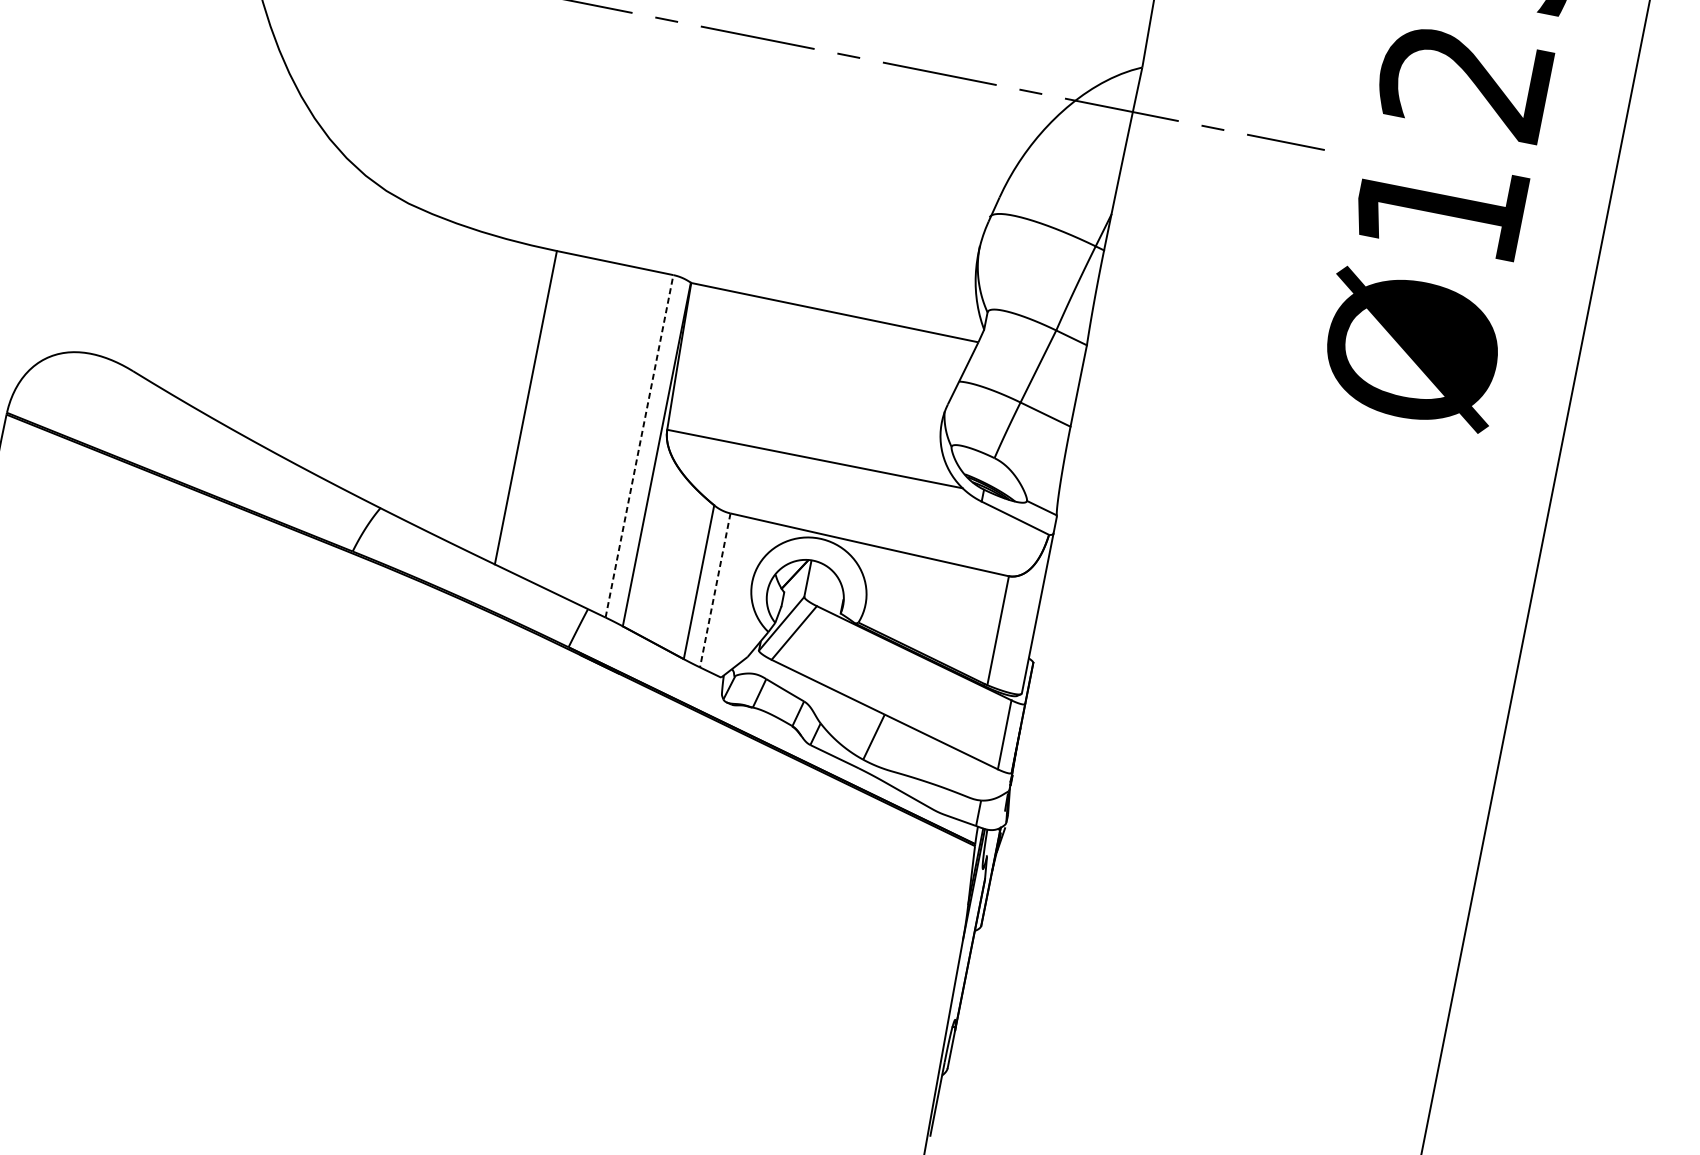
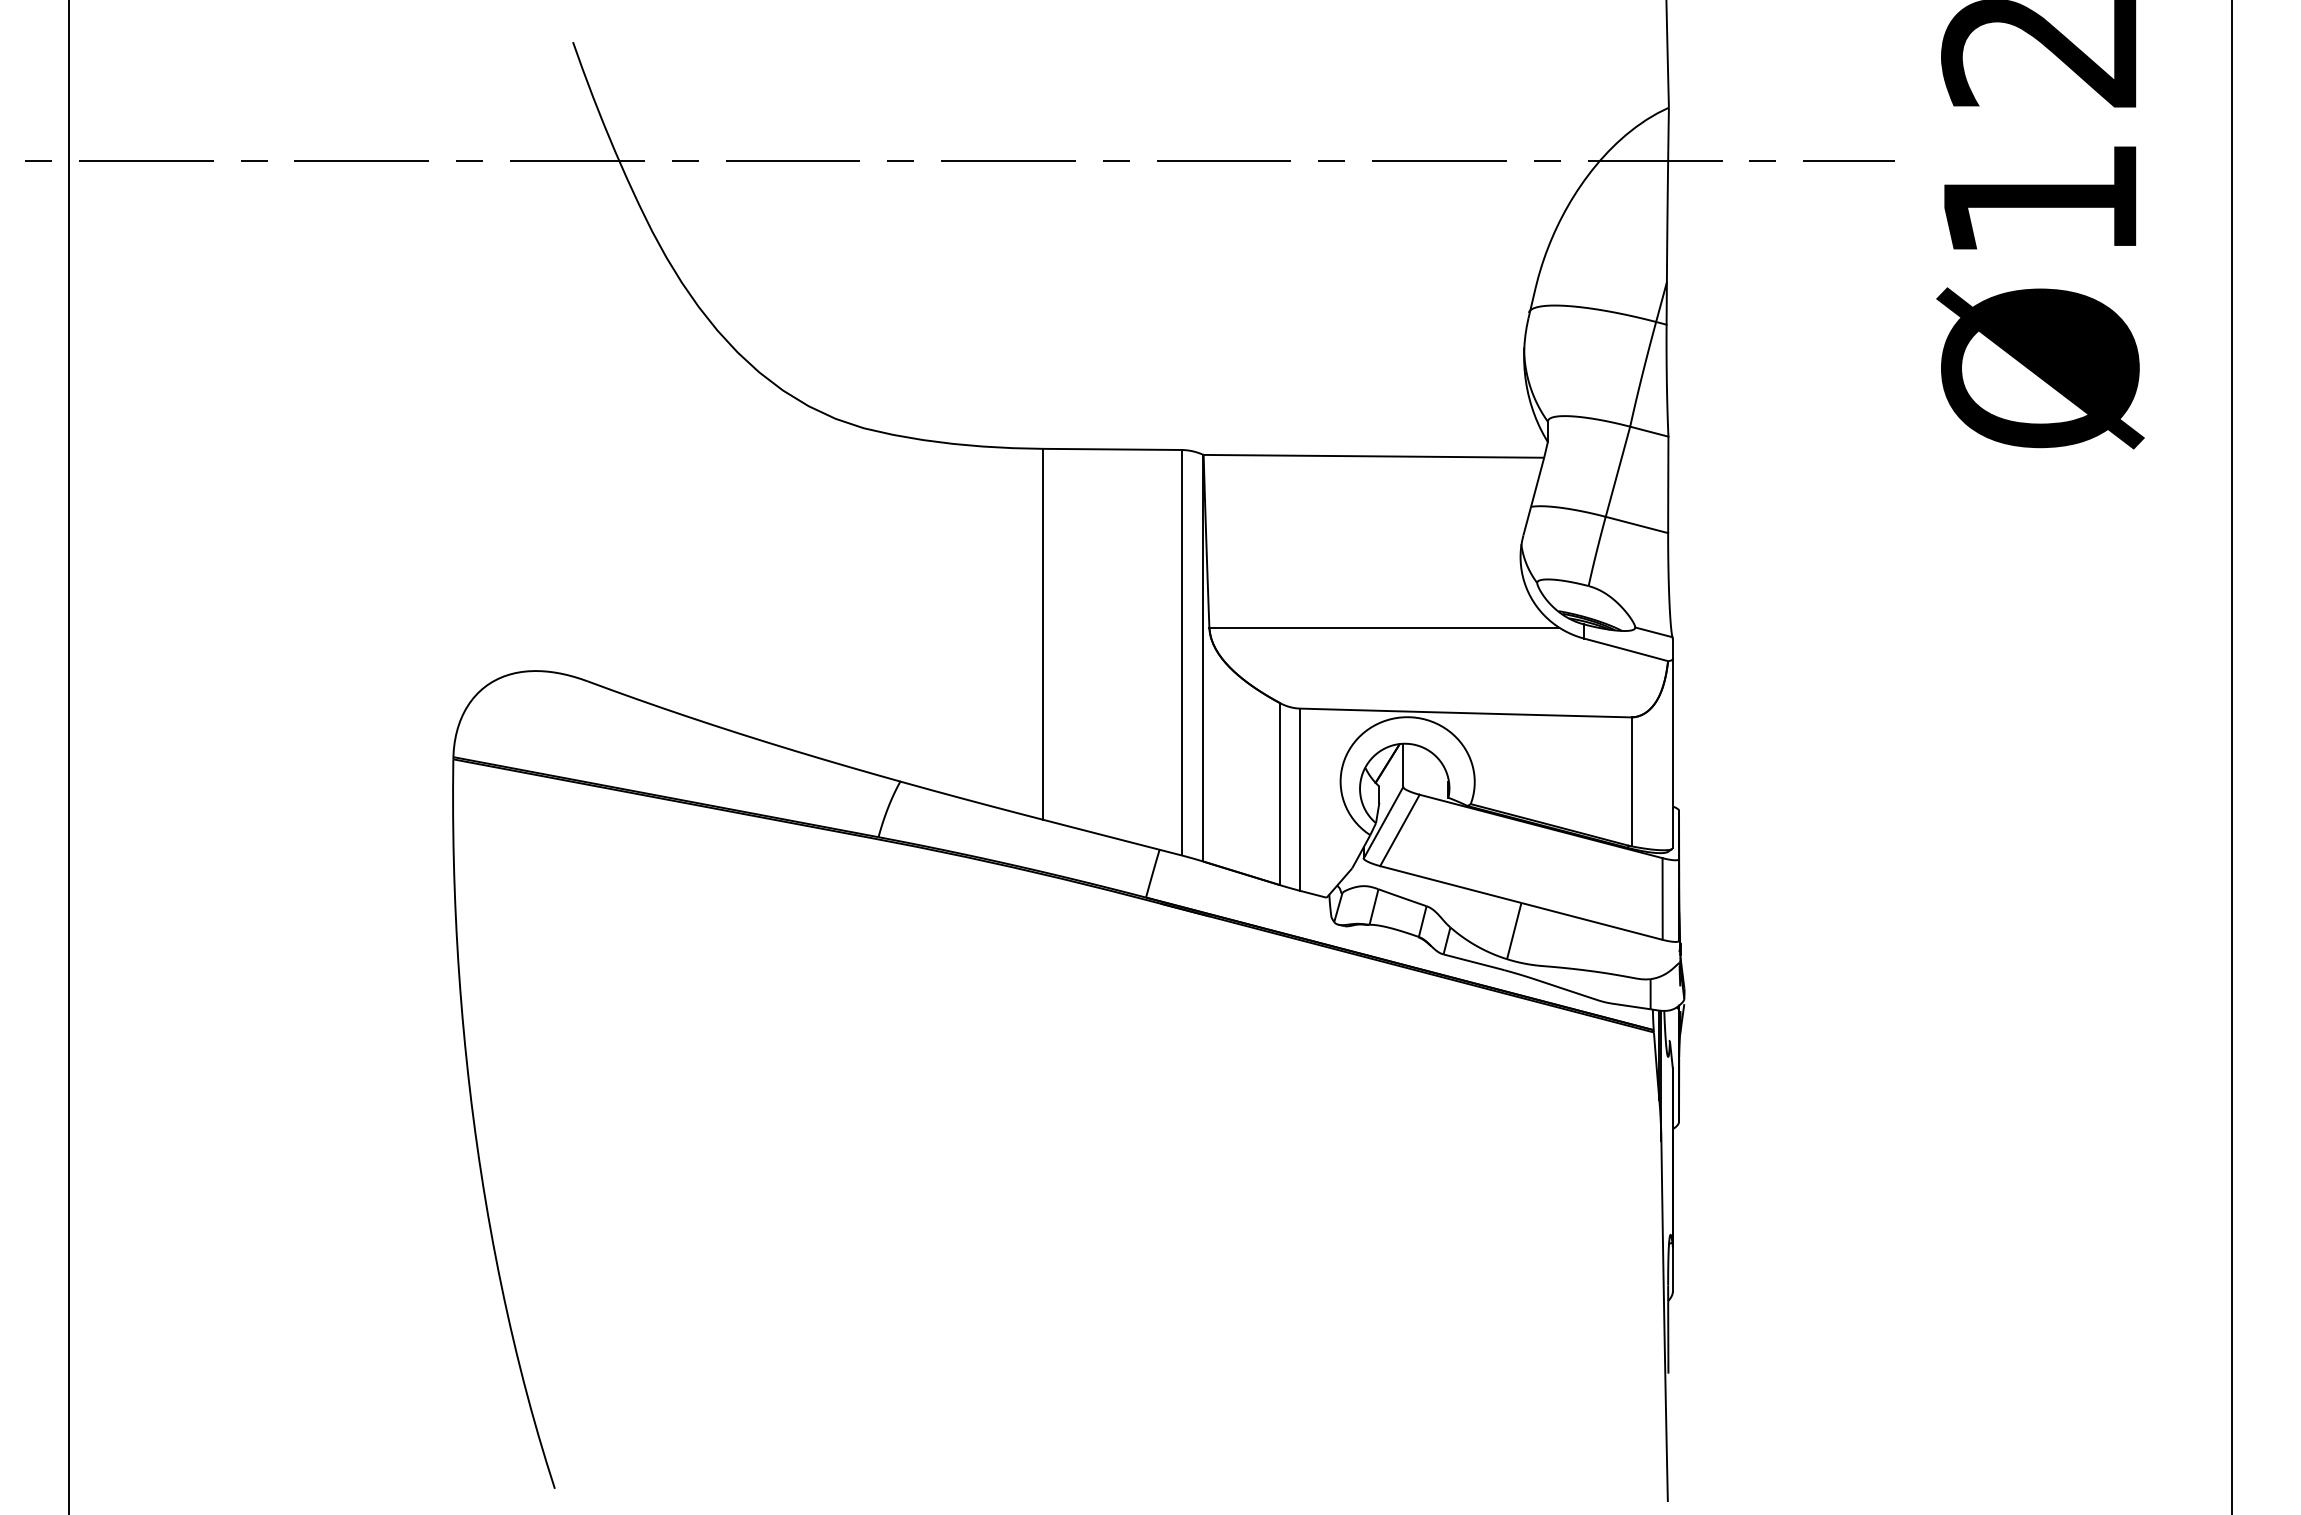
line: (639, 446) -> (1181, 652), dashed -> solid
line: (715, 591) -> (1300, 800), dashed -> solid

